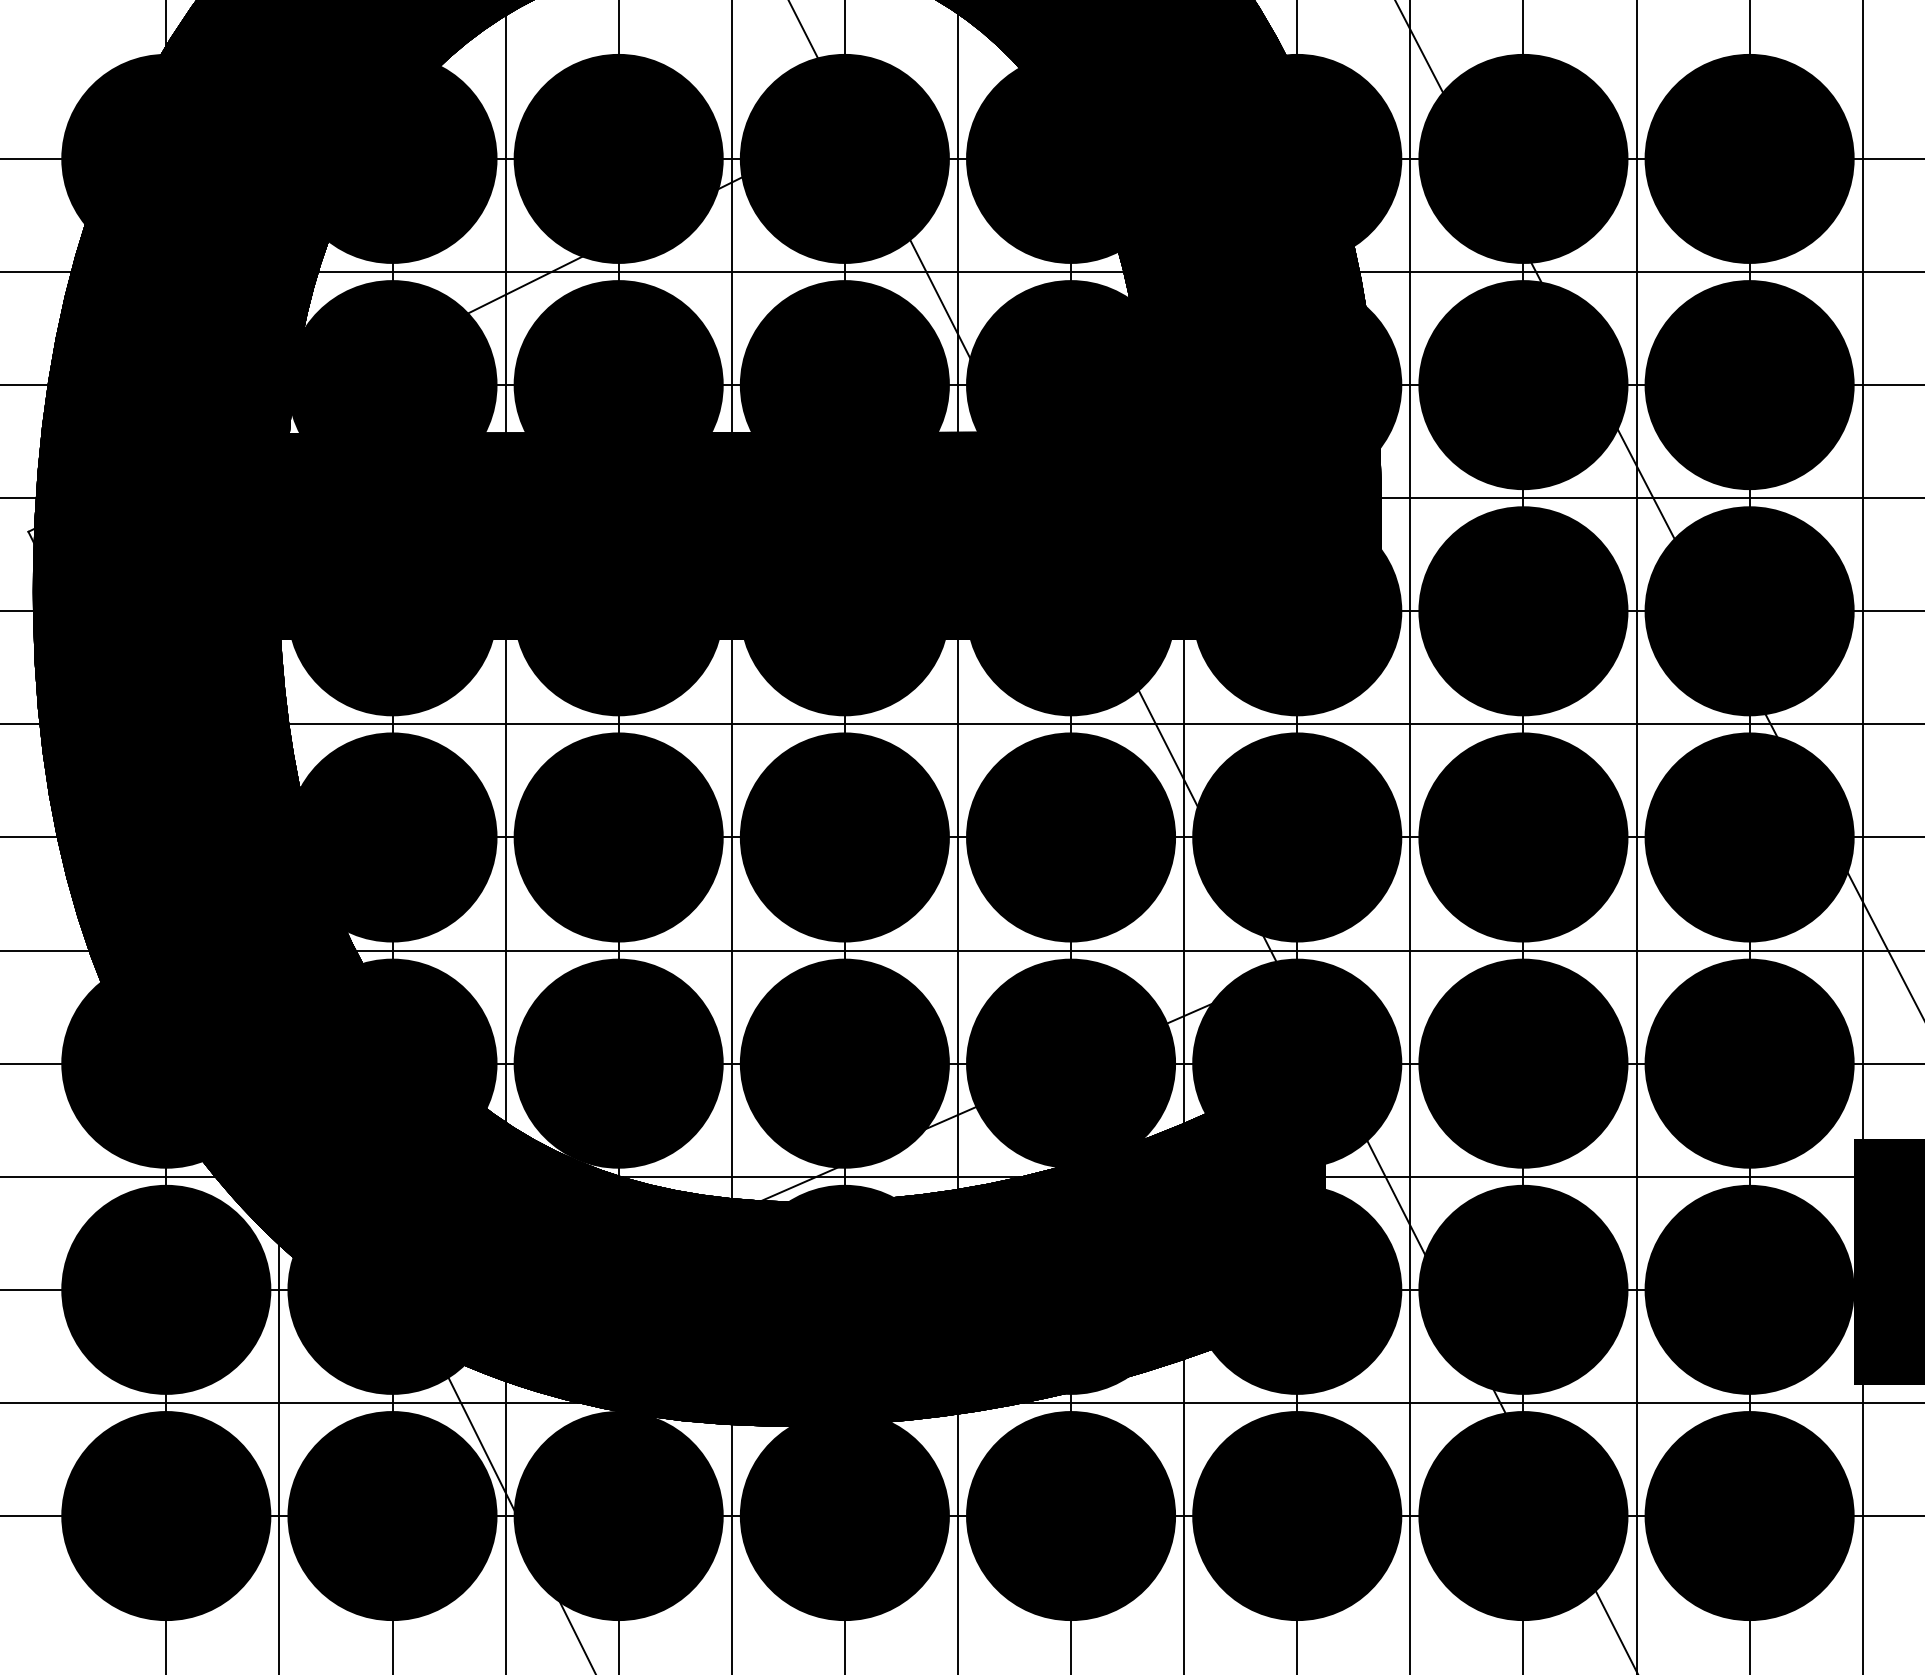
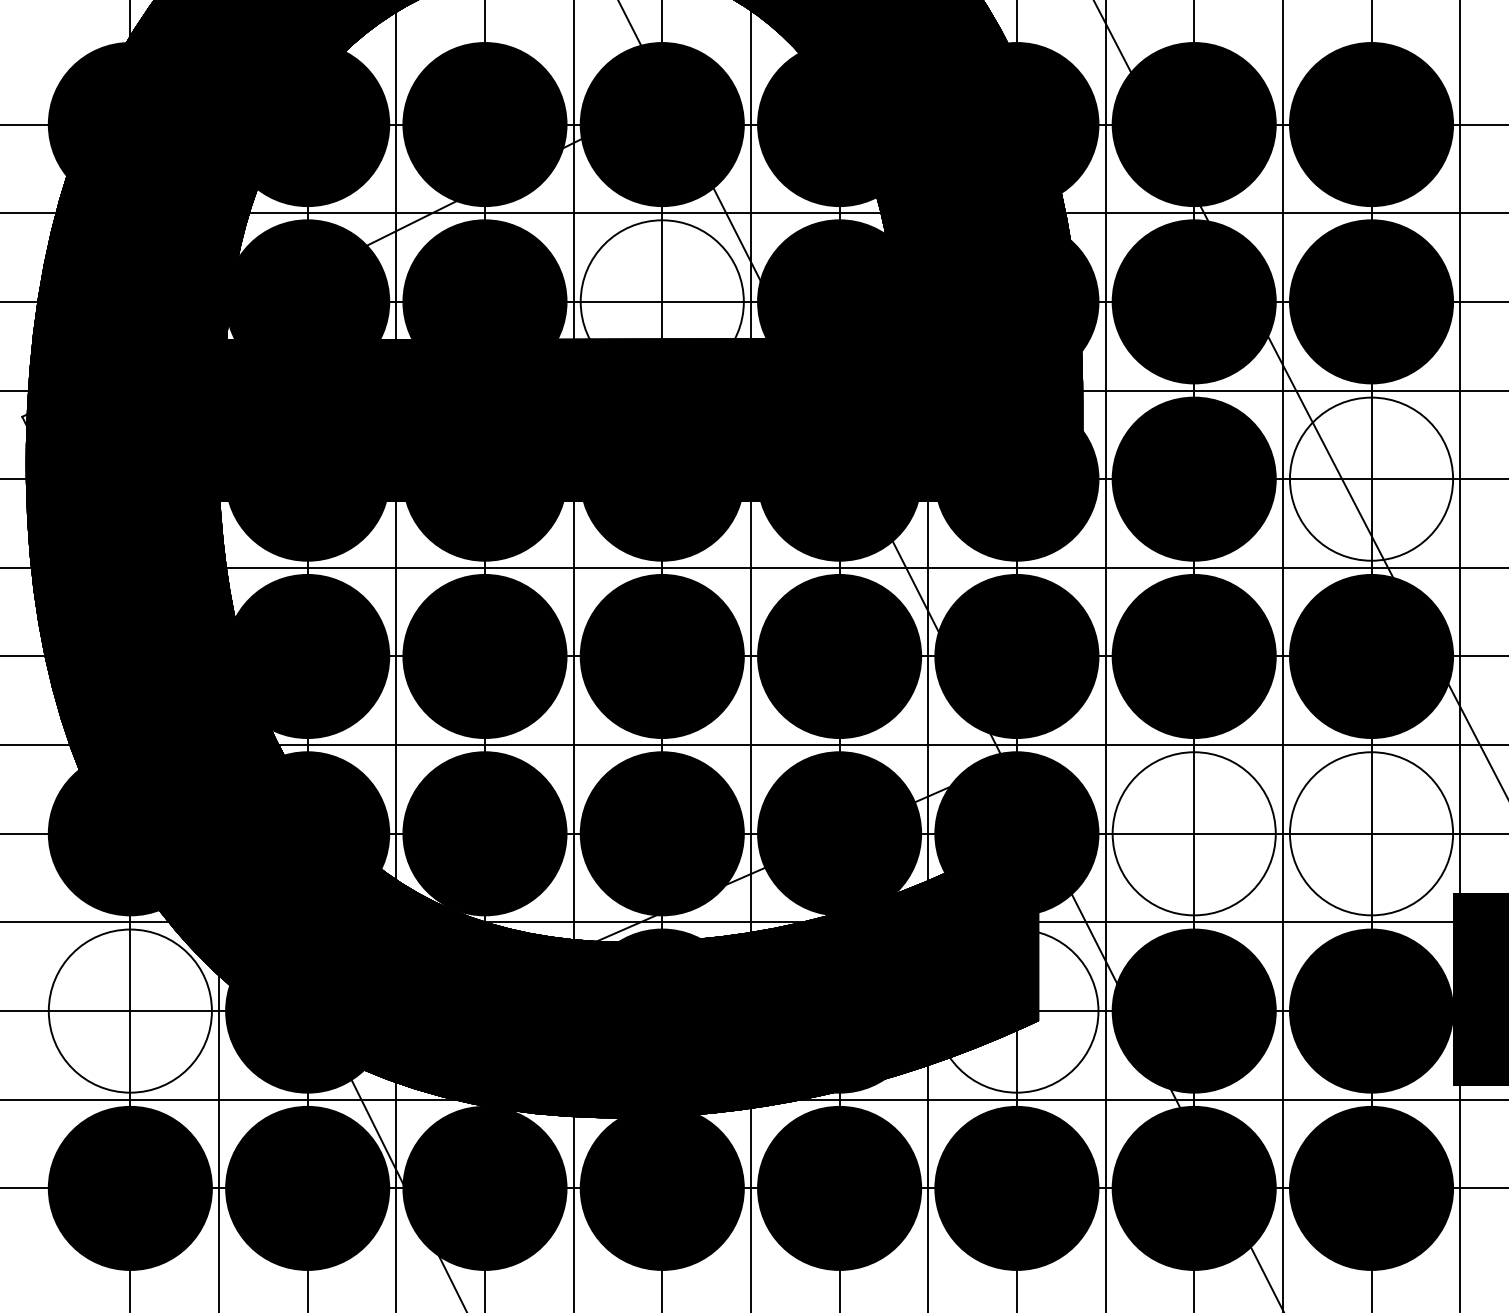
fill: (844, 385) -> (661, 302), removed
fill: (1749, 611) -> (1371, 479), removed
fill: (1523, 1063) -> (1194, 833), removed
fill: (1749, 1063) -> (1371, 833), removed
fill: (166, 1289) -> (130, 1010), removed
fill: (1297, 1289) -> (1017, 1010), removed

